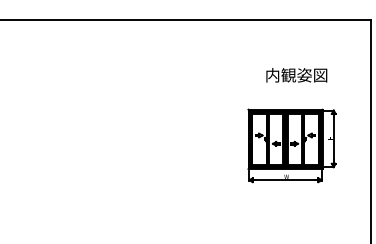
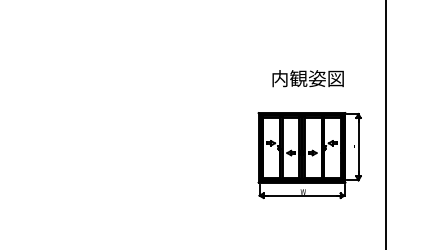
text: (296, 75) -> (307, 78), moved
part: (291, 145) -> (308, 155), moved

